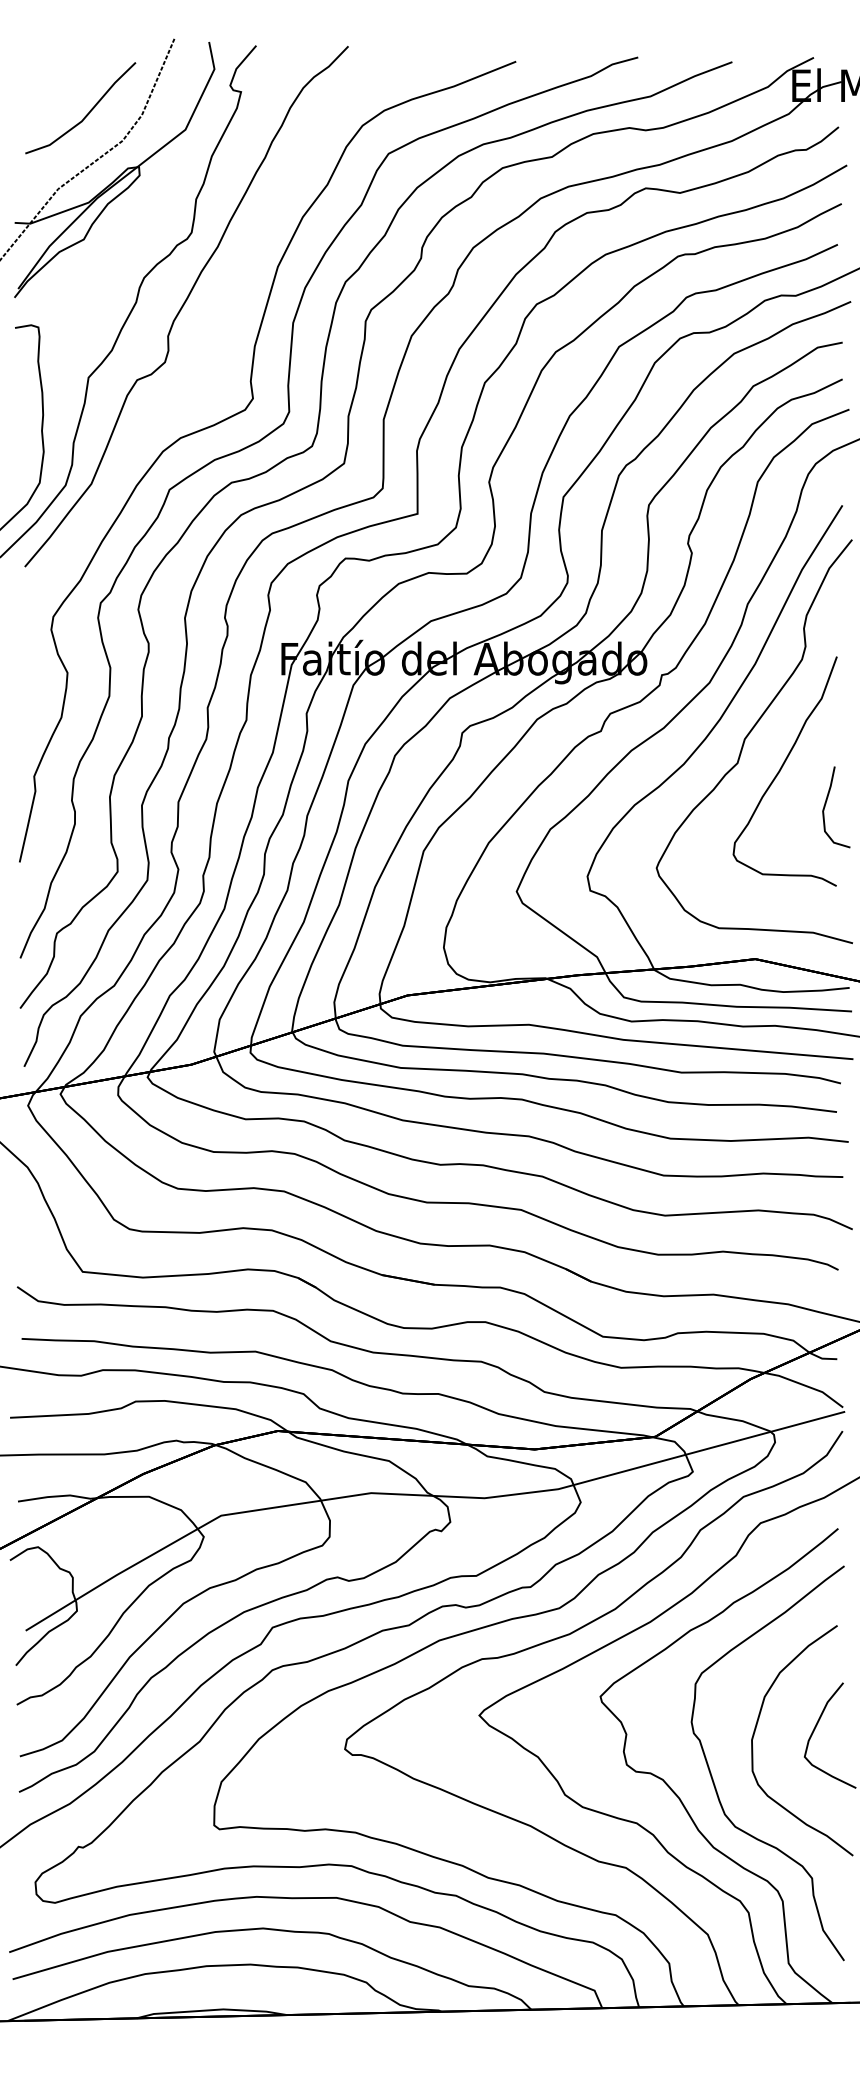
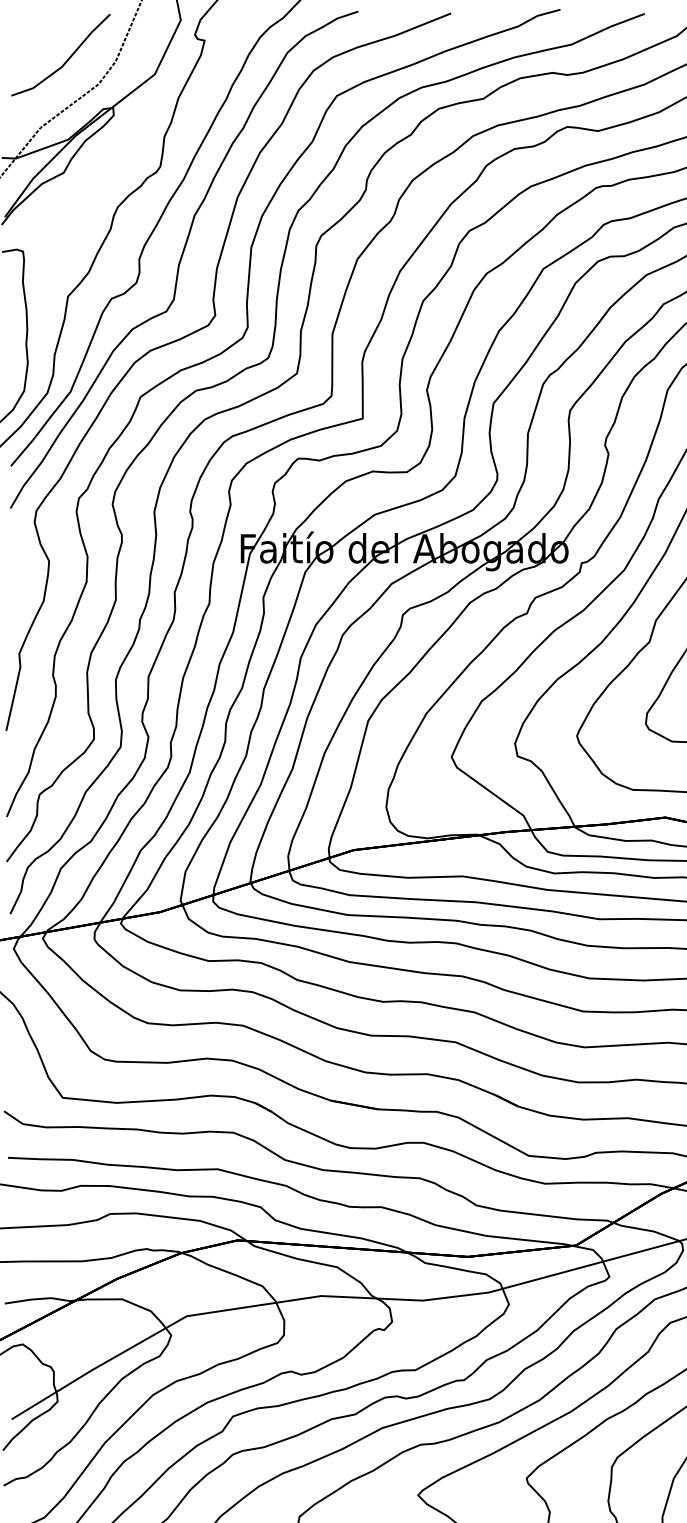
curve: (215, 336) -> (181, 259), added

